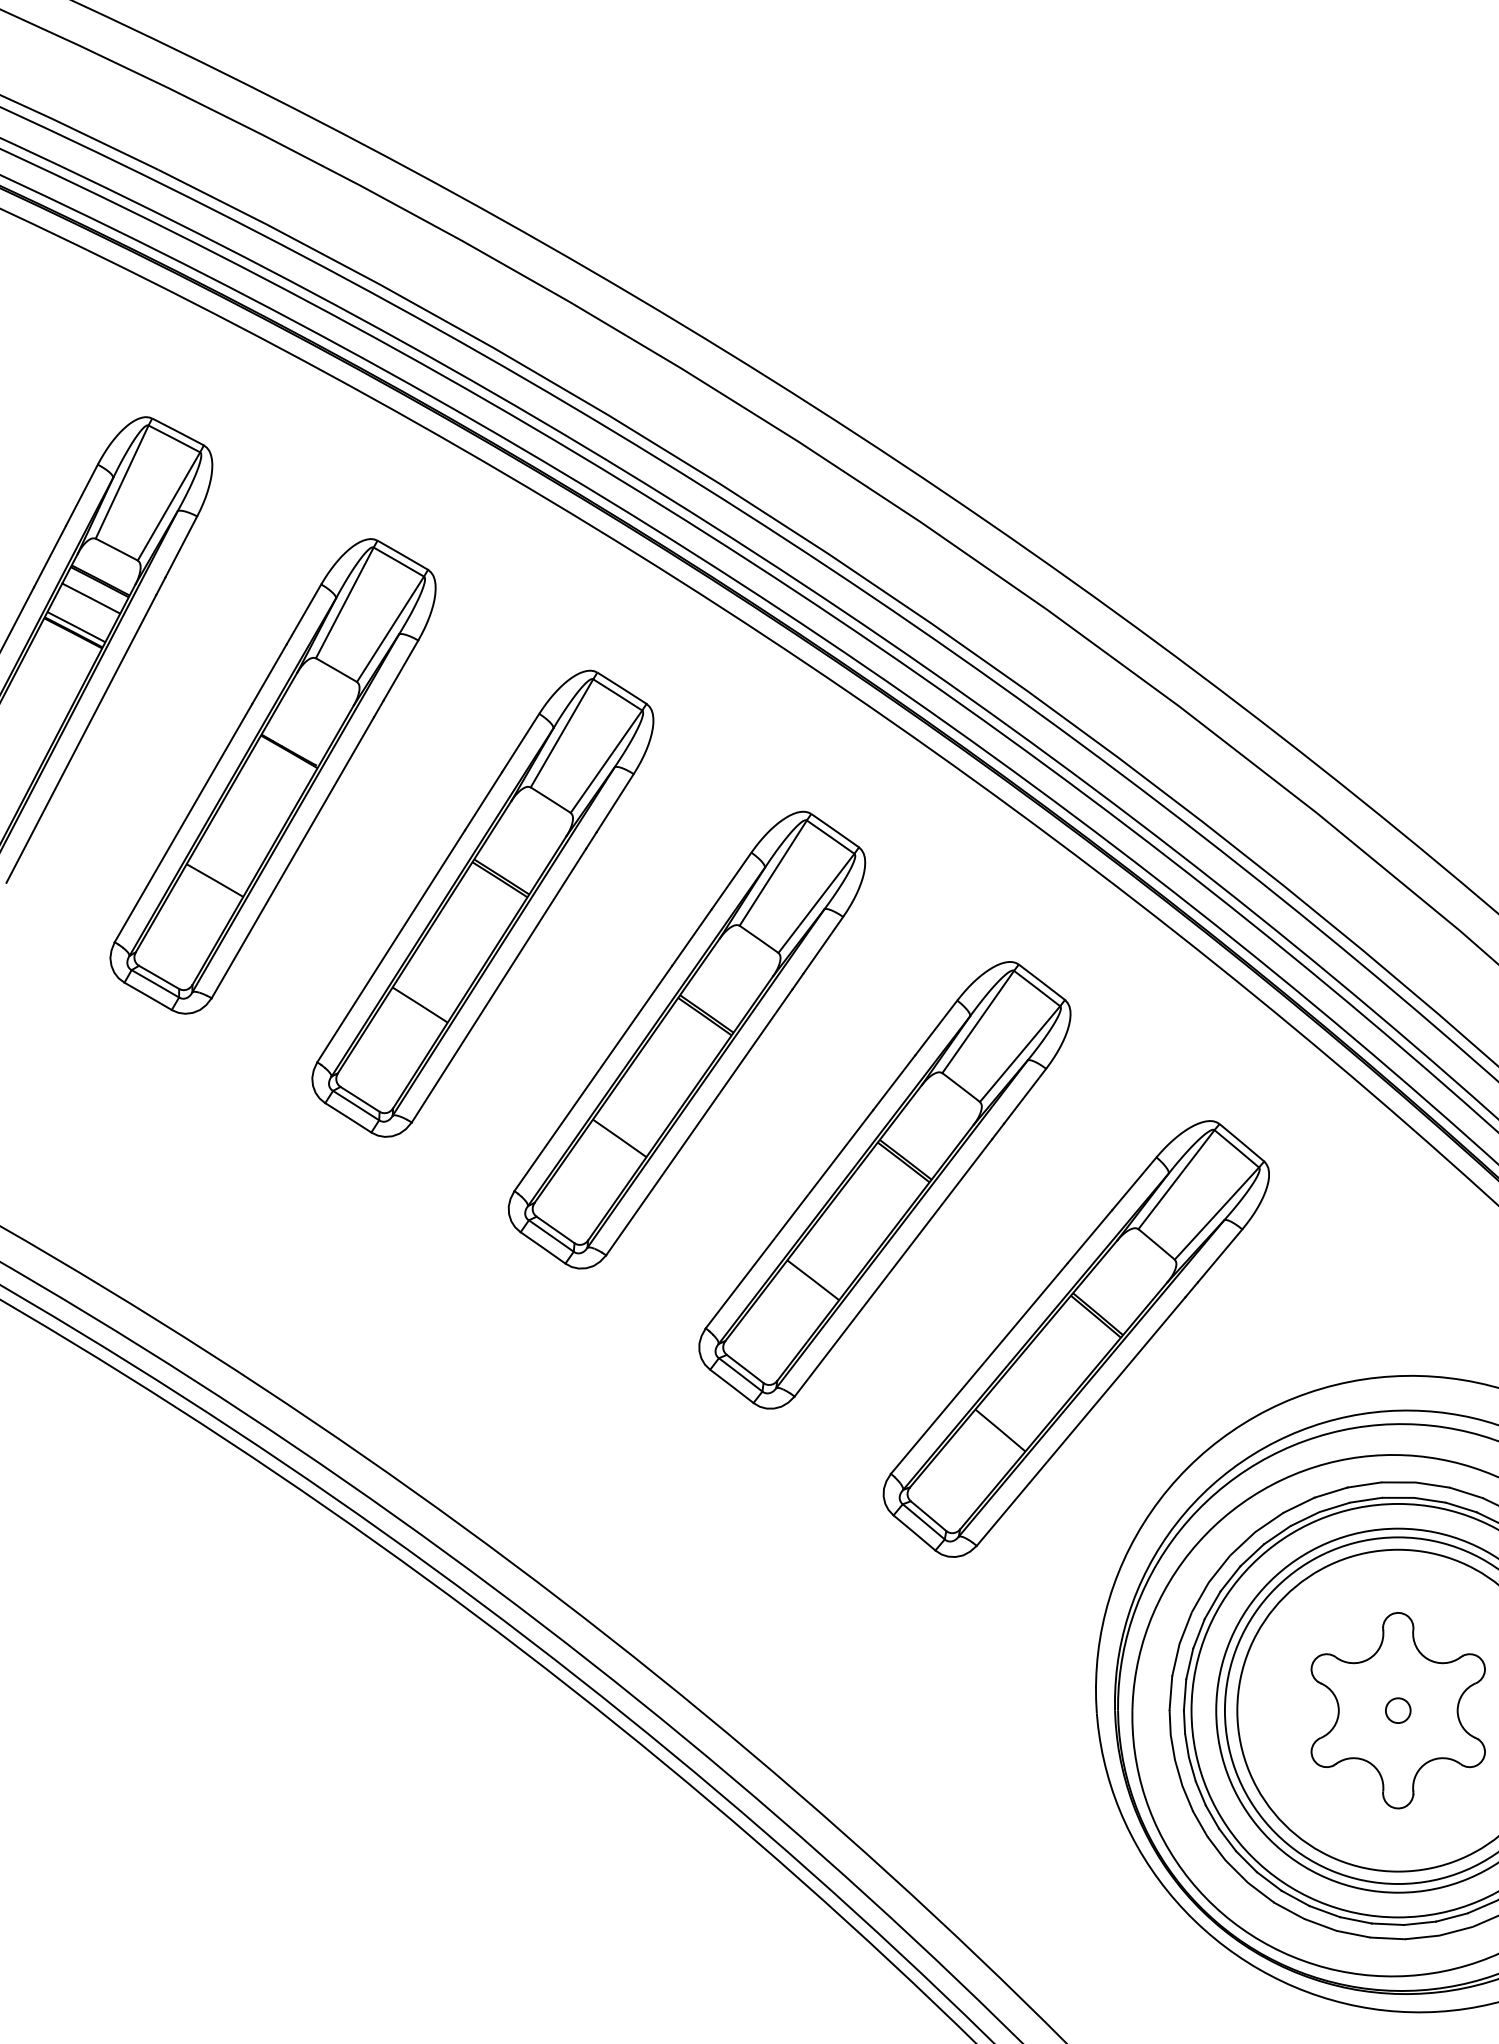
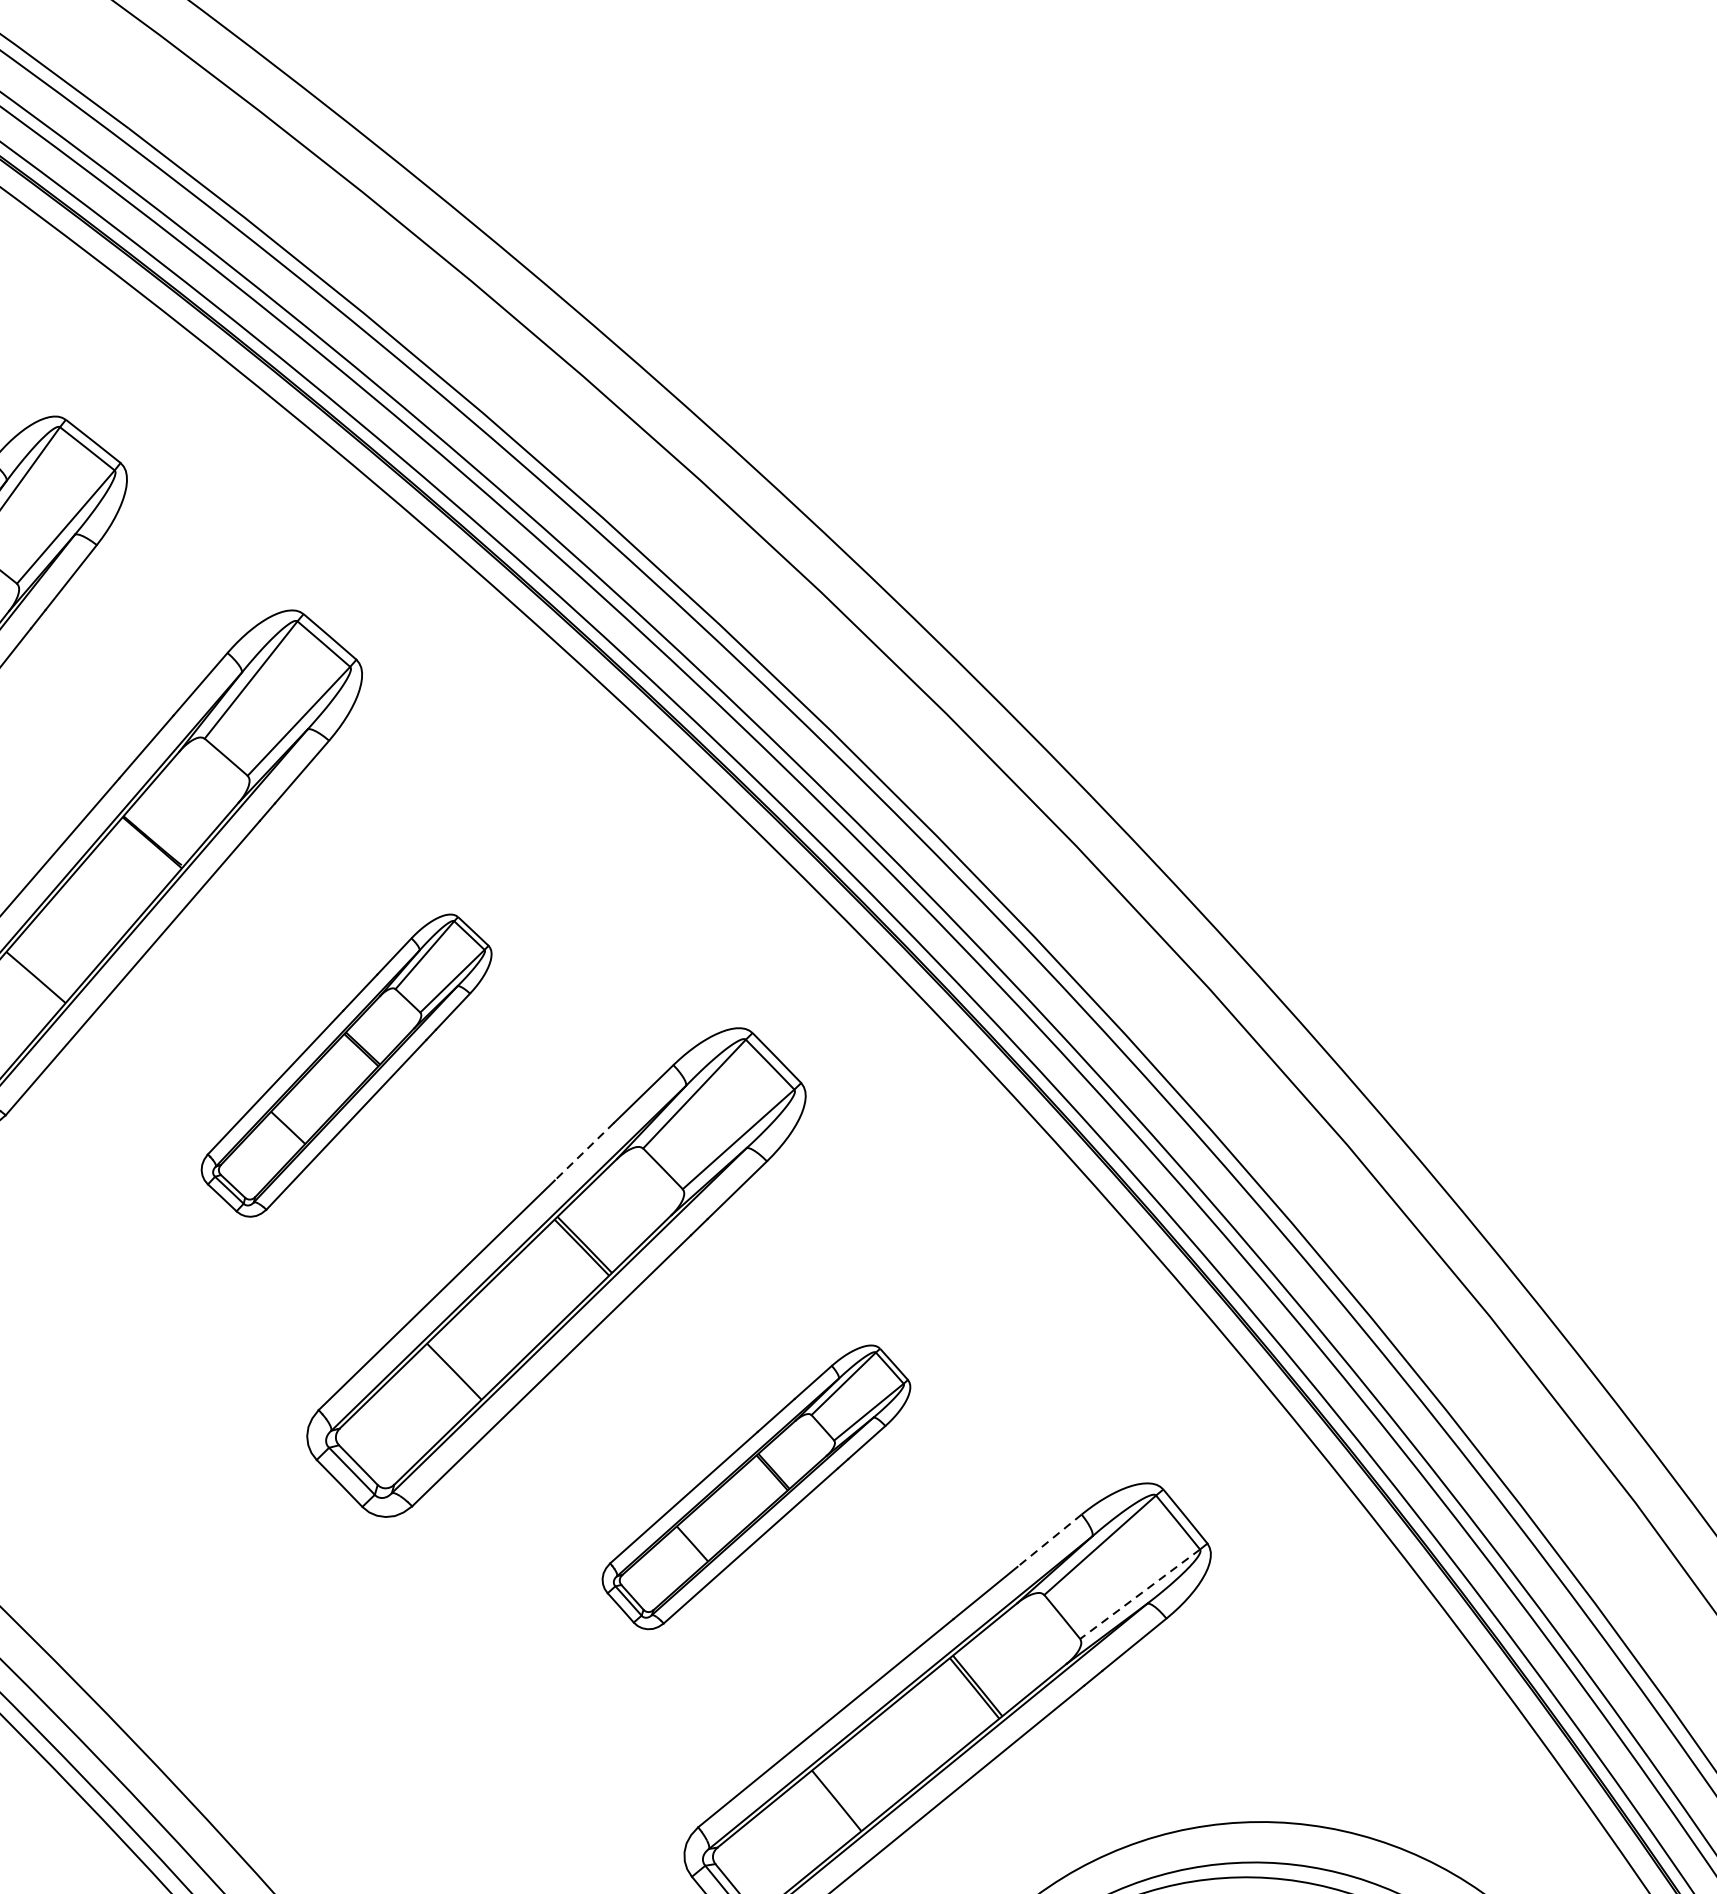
part: (482, 903) -> (345, 1064), size x0.6
line: (691, 937) -> (583, 1151), solid -> dashed
line: (1134, 1183) -> (1049, 1540), solid -> dashed
part: (884, 1185) -> (755, 1486), size x0.6
line: (1216, 1213) -> (1139, 1594), solid -> dashed

